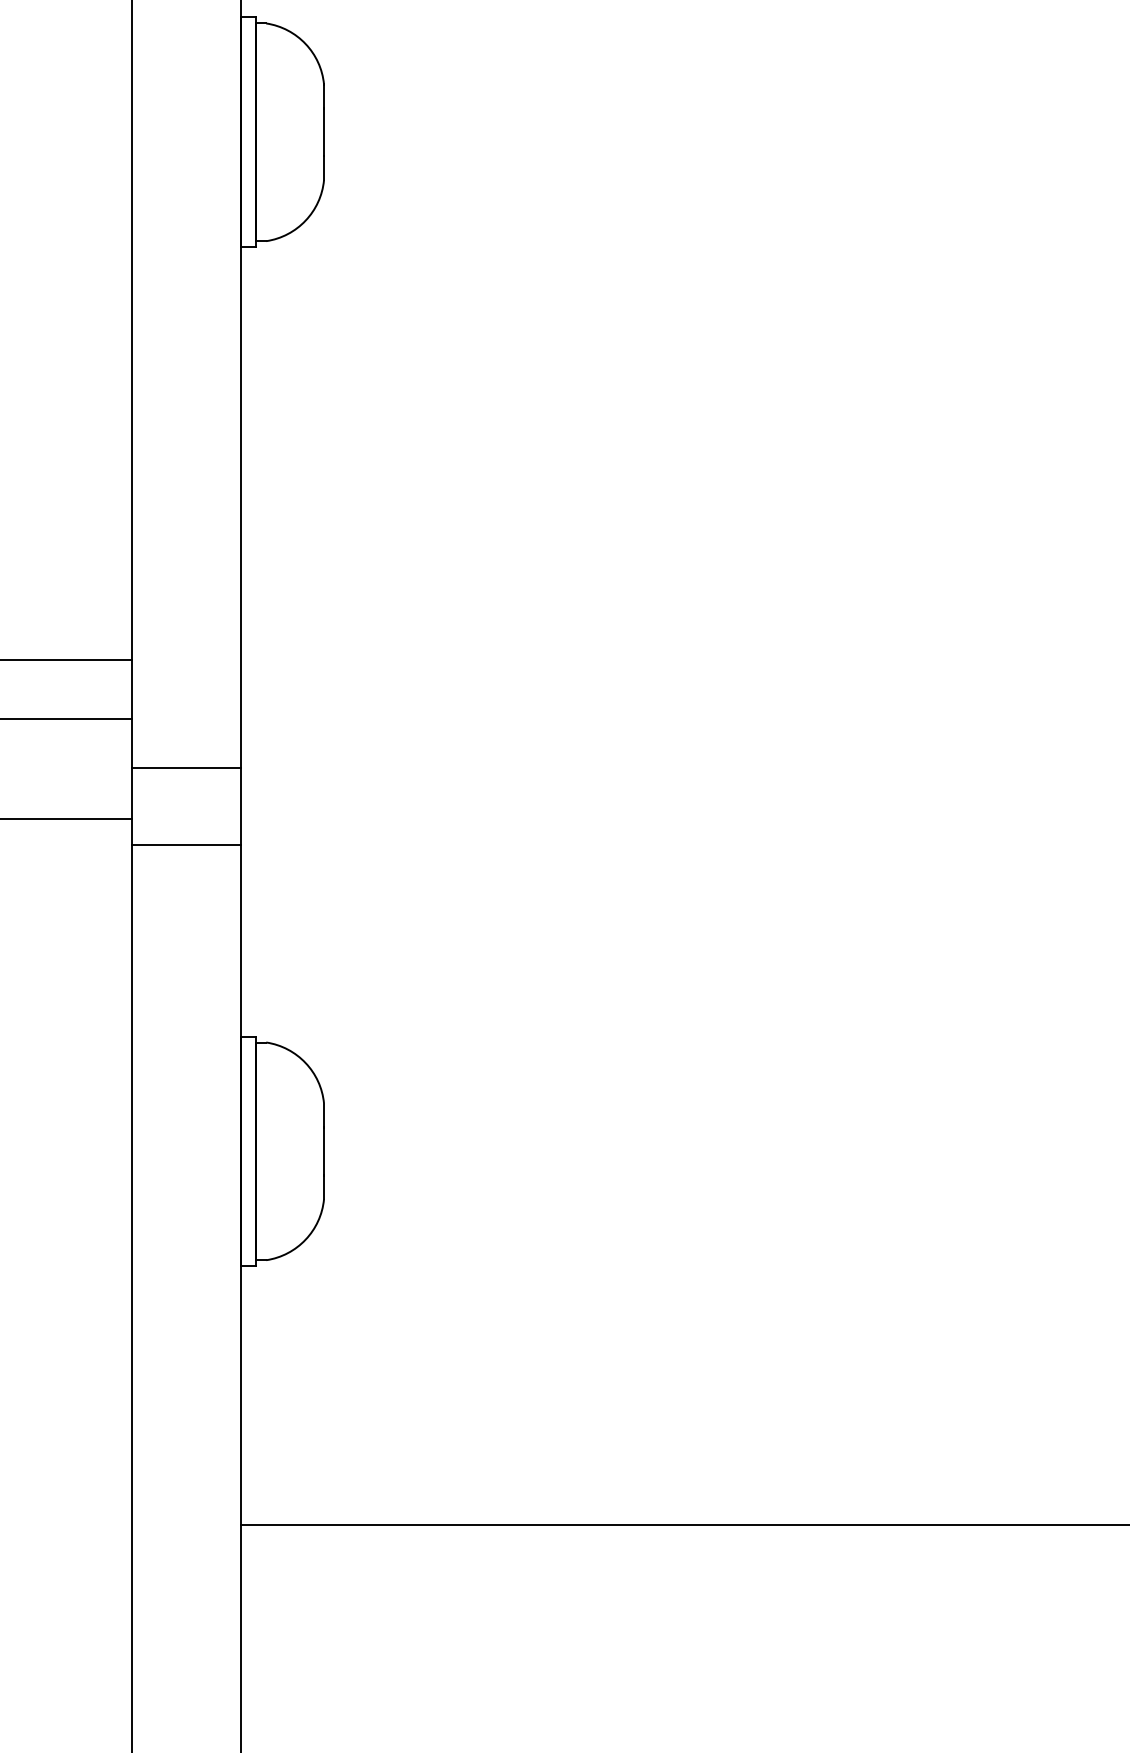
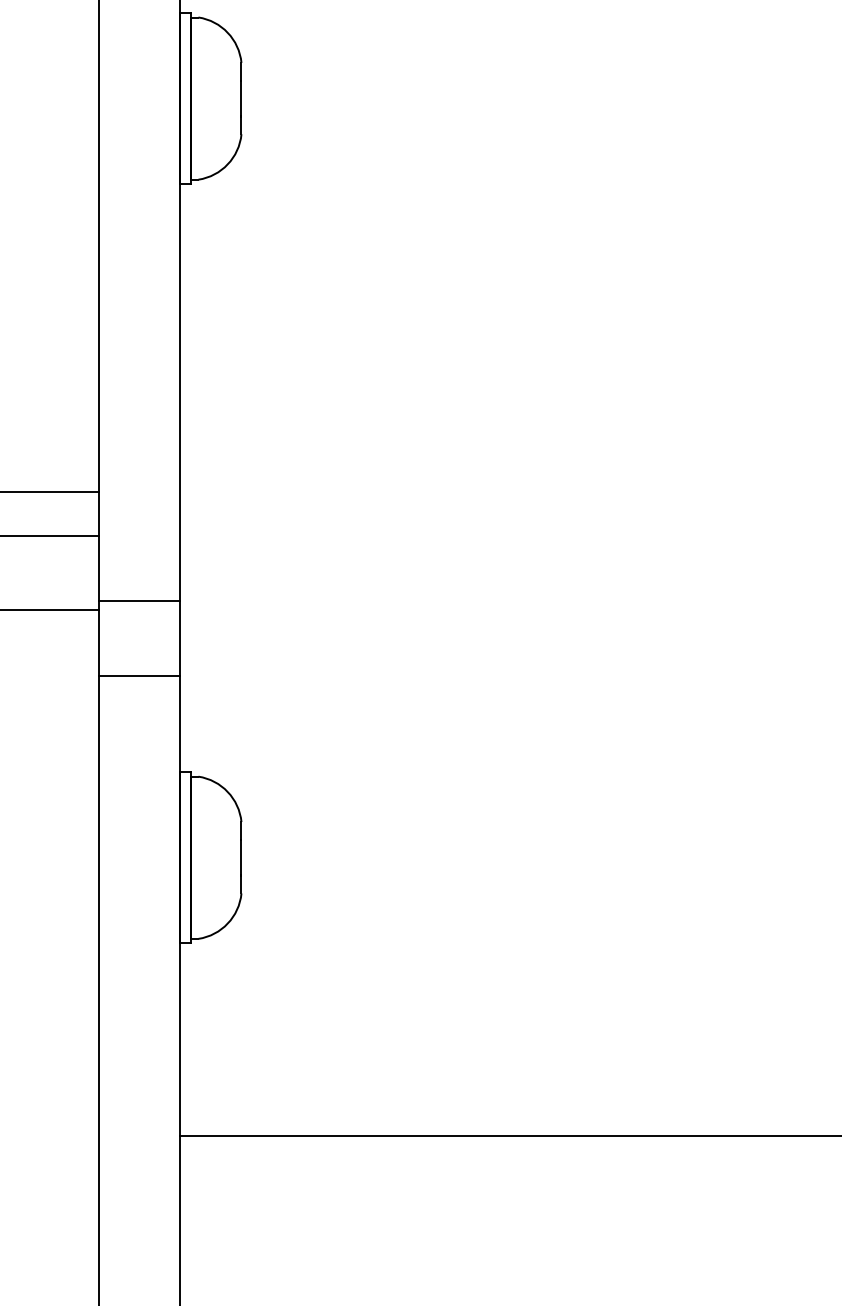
line: (186, 768) -> (139, 601), moved
line: (186, 845) -> (139, 676), moved

